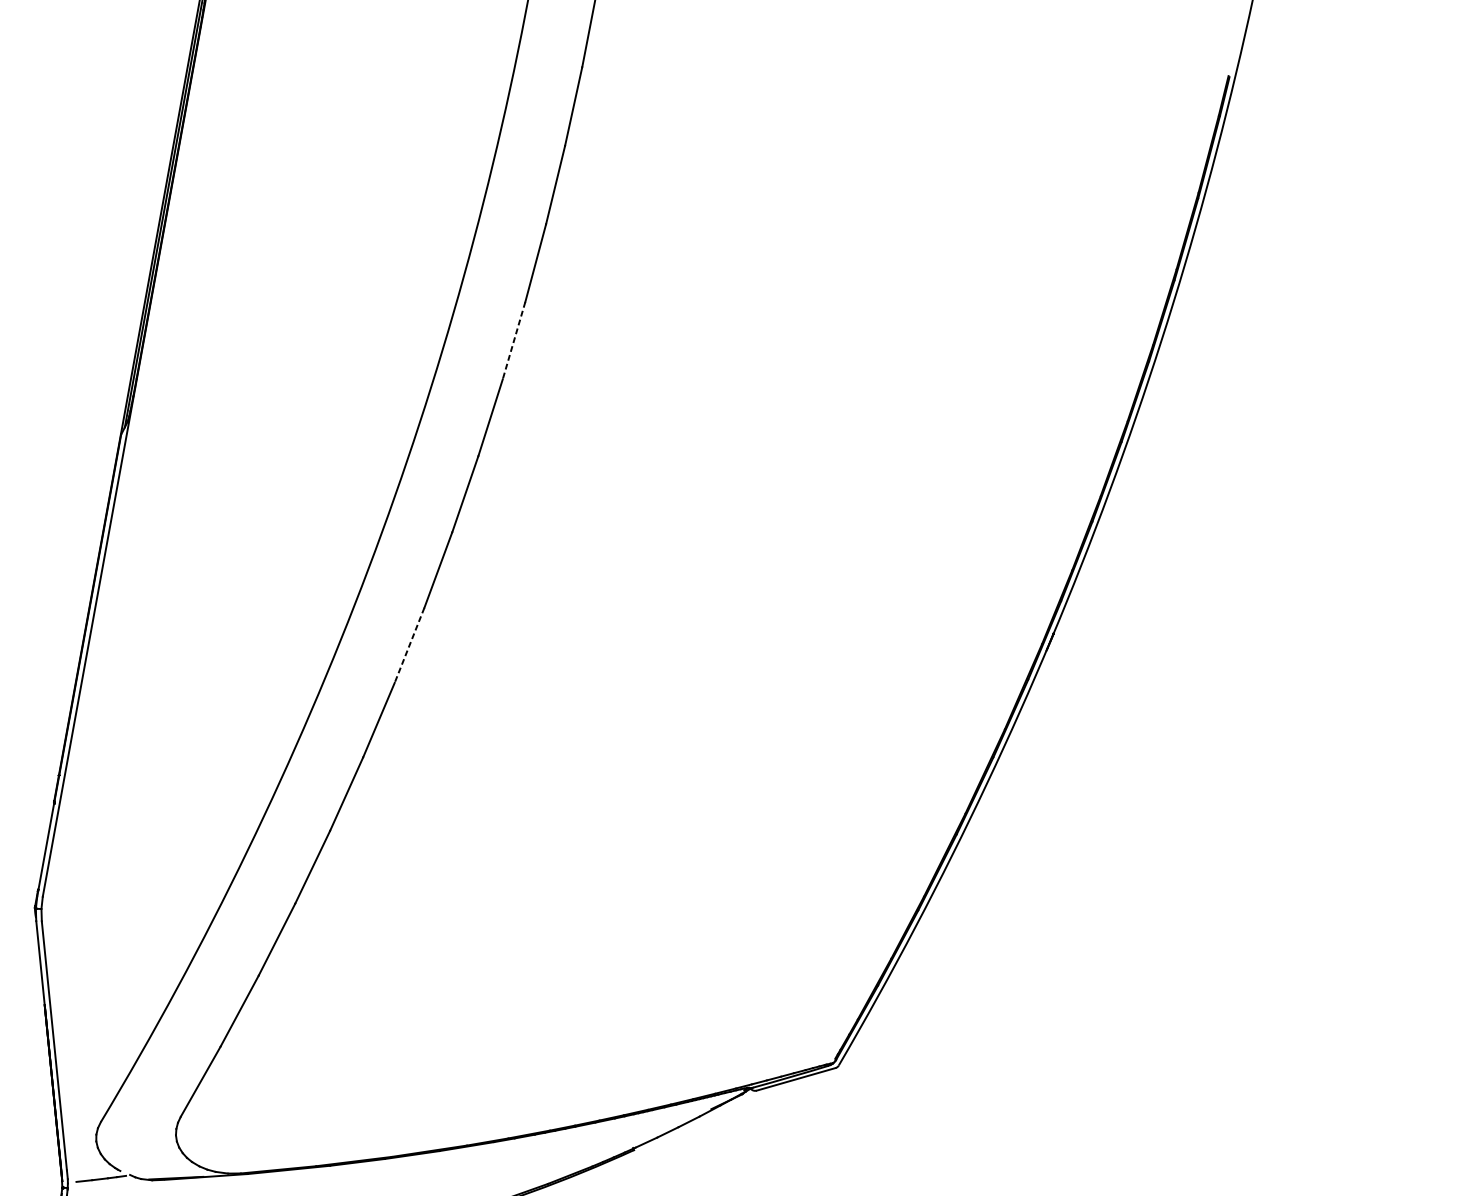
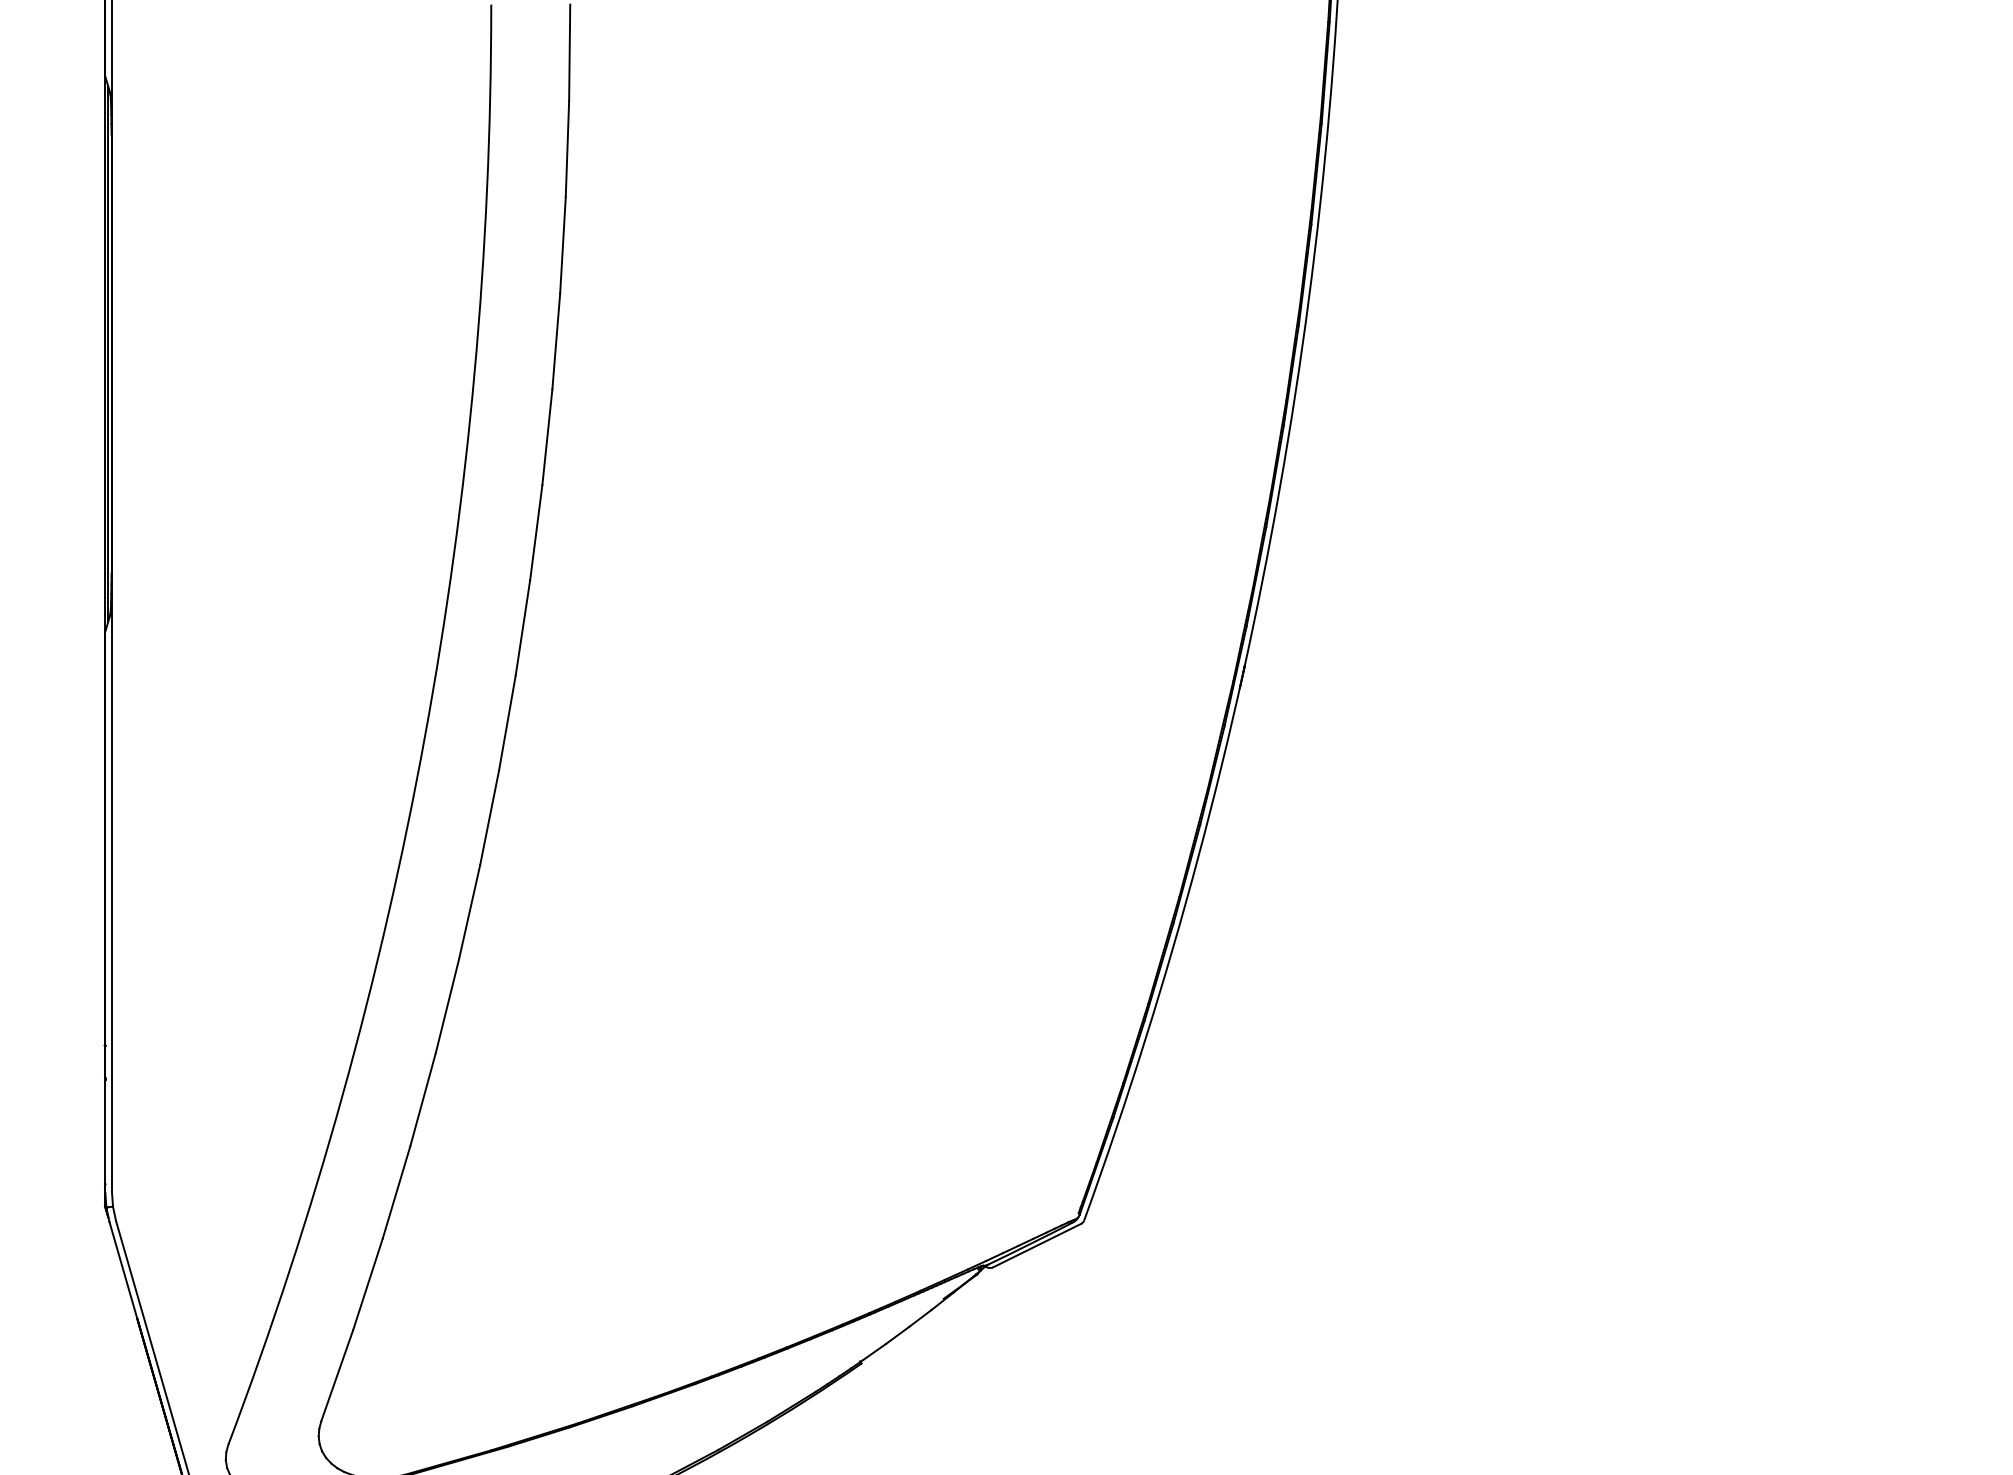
line: (514, 341) -> (547, 437), dashed -> solid
line: (409, 645) -> (489, 818), dashed -> solid

